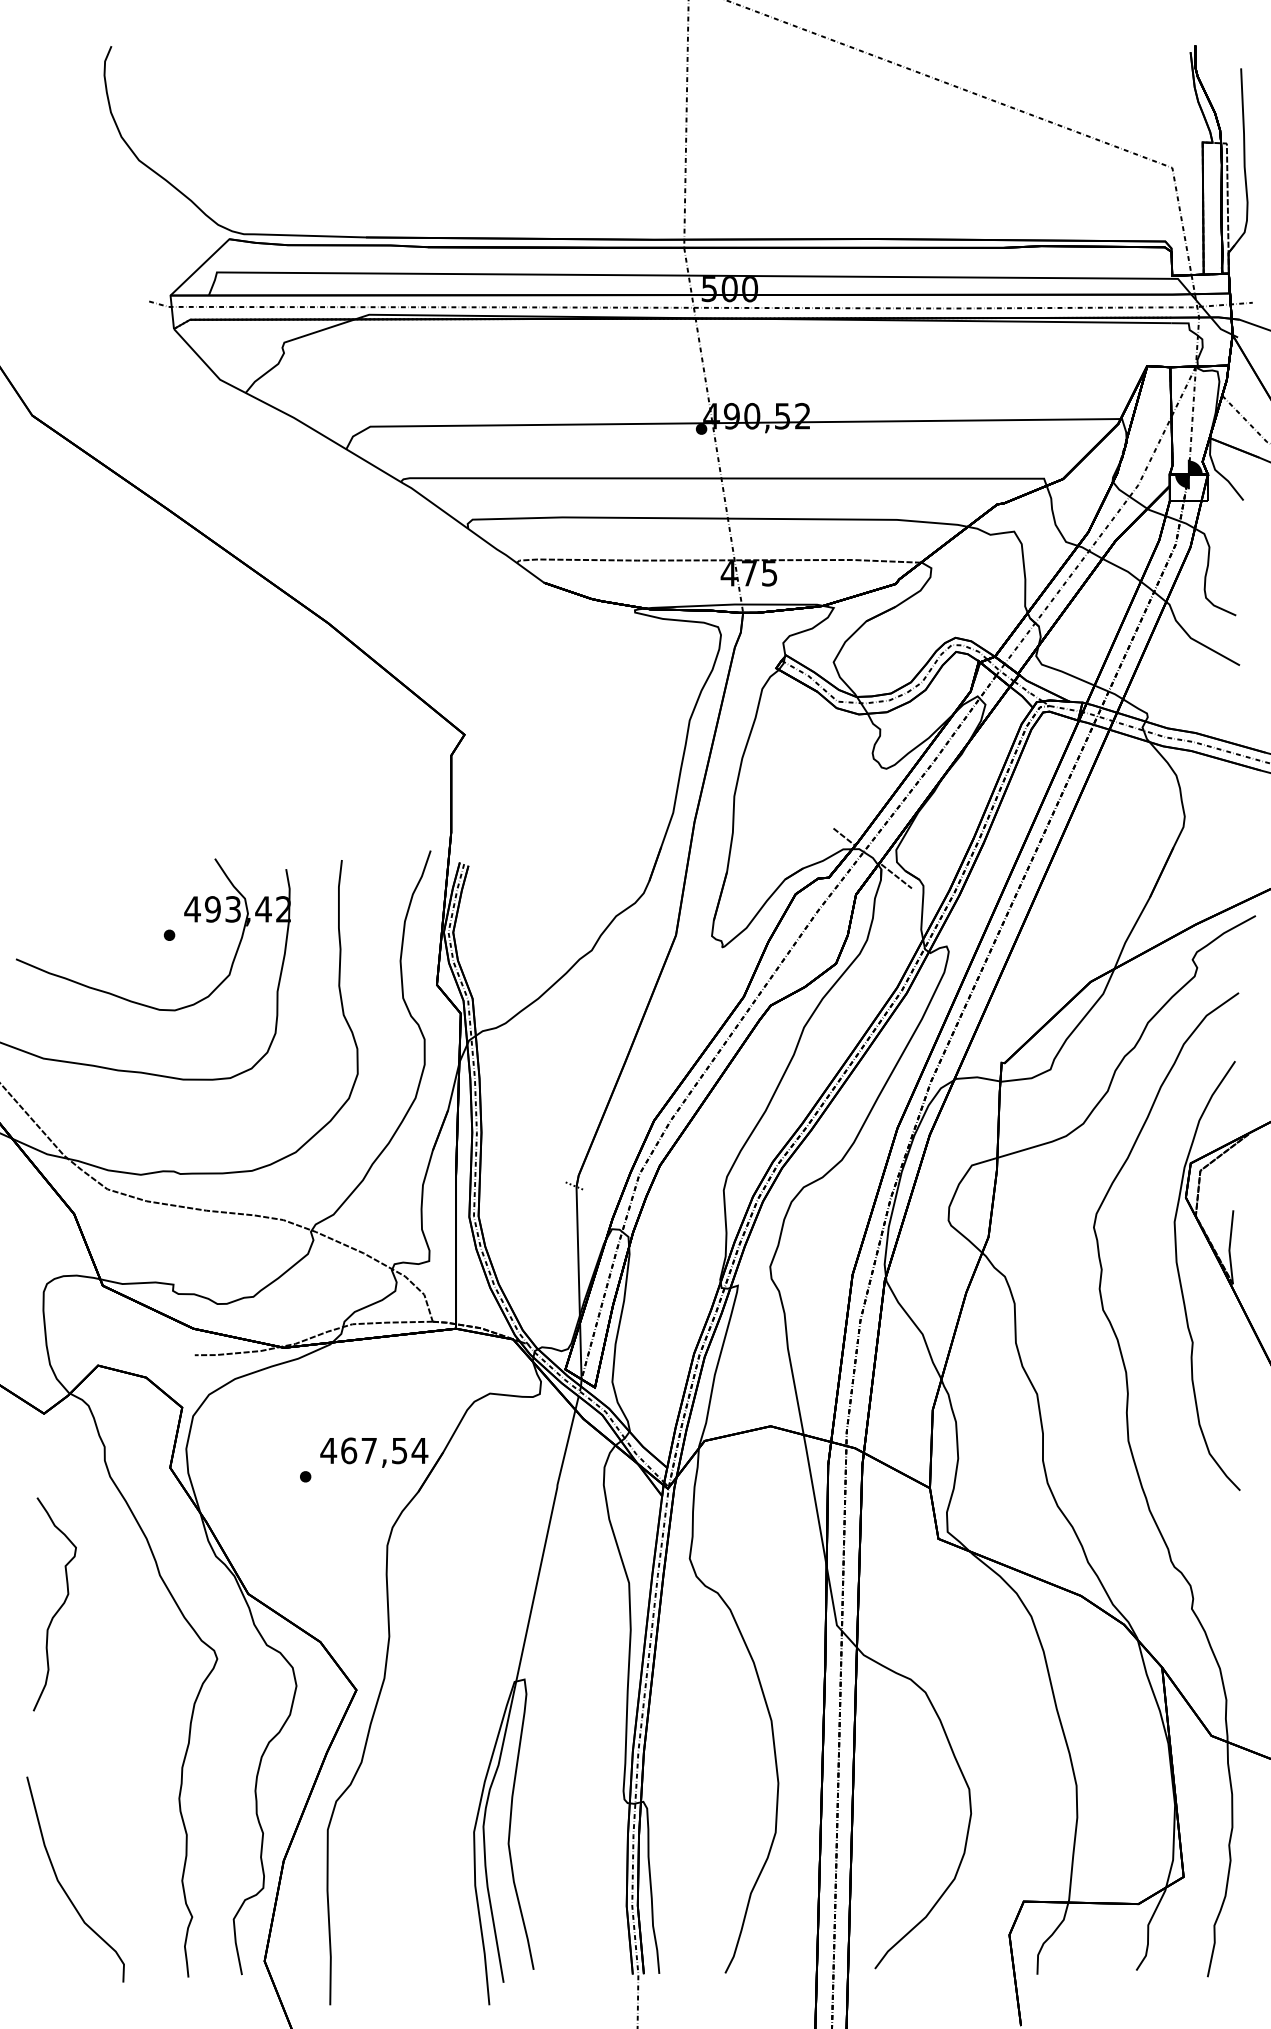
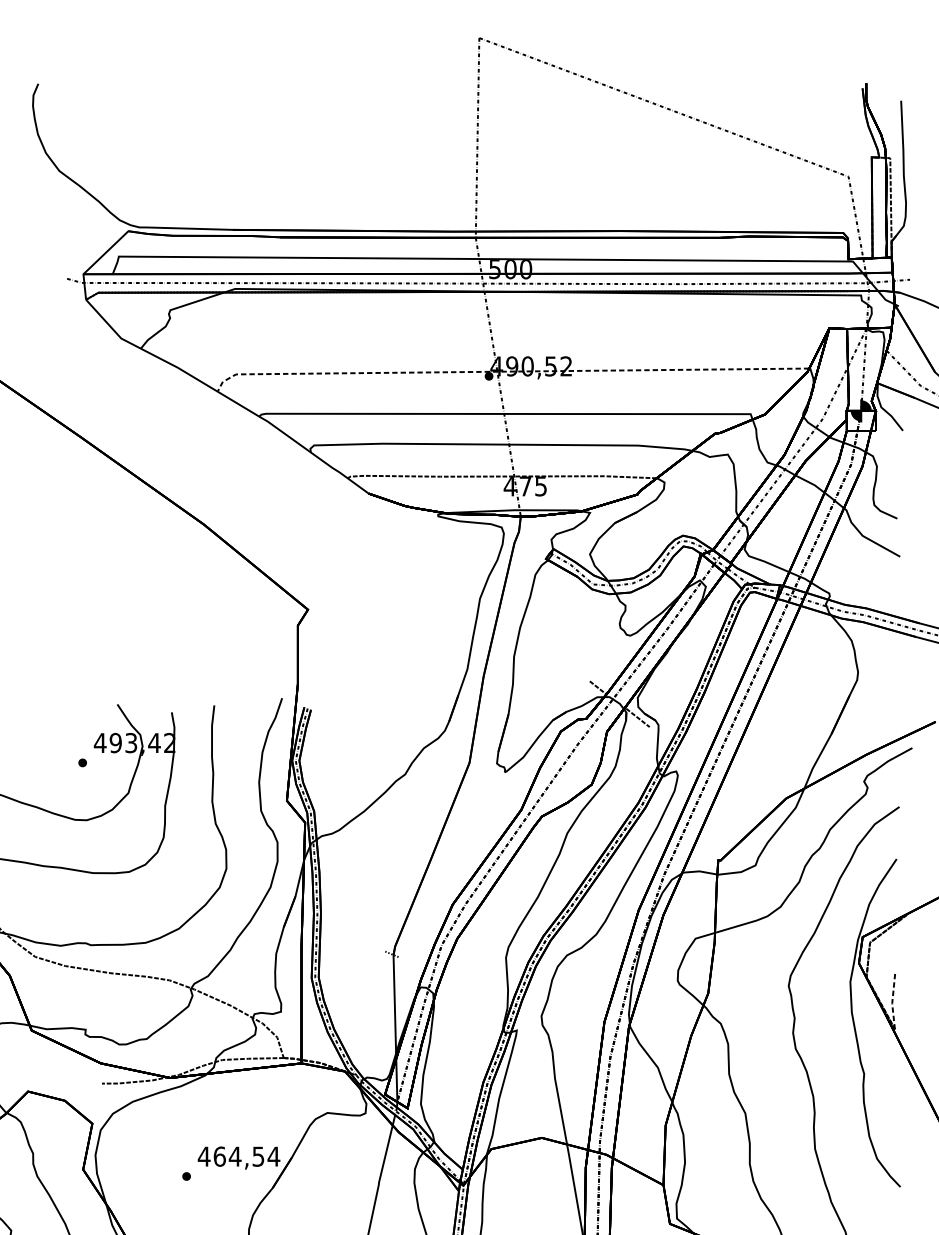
line: (727, 423) -> (508, 371), solid -> dashed
line: (1229, 1247) -> (892, 1001), solid -> dashed
text: (368, 1450) -> (234, 1156), 467,54 -> 464,54

